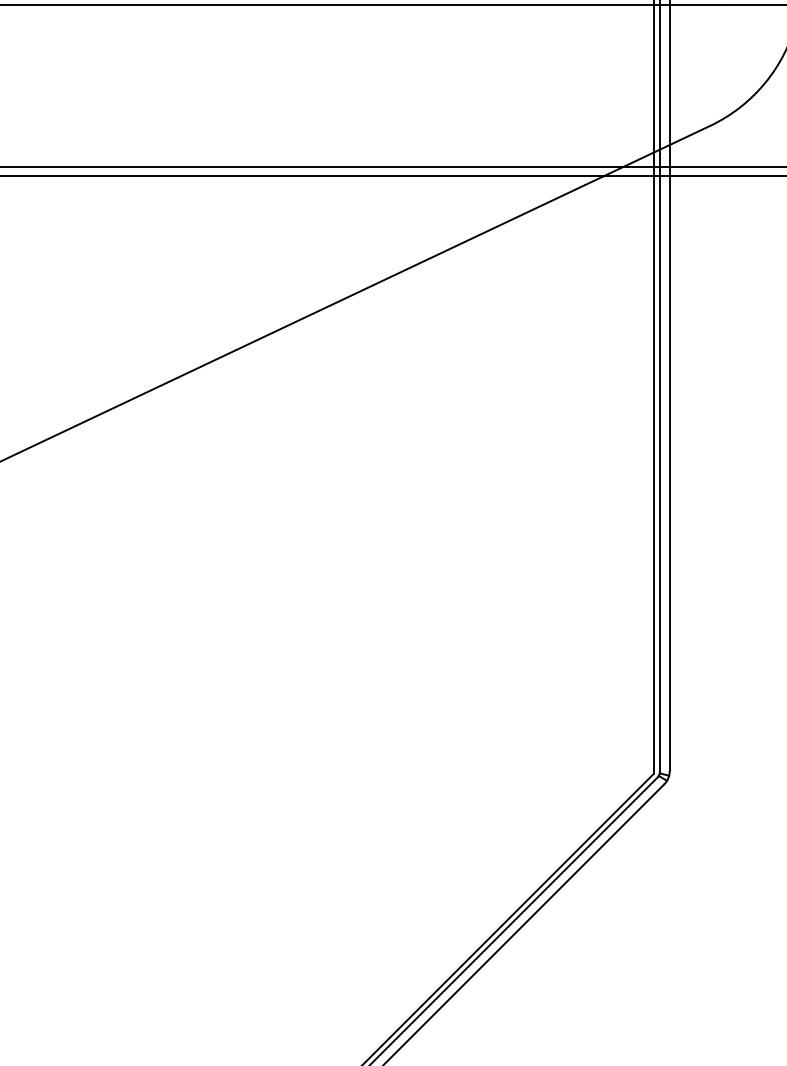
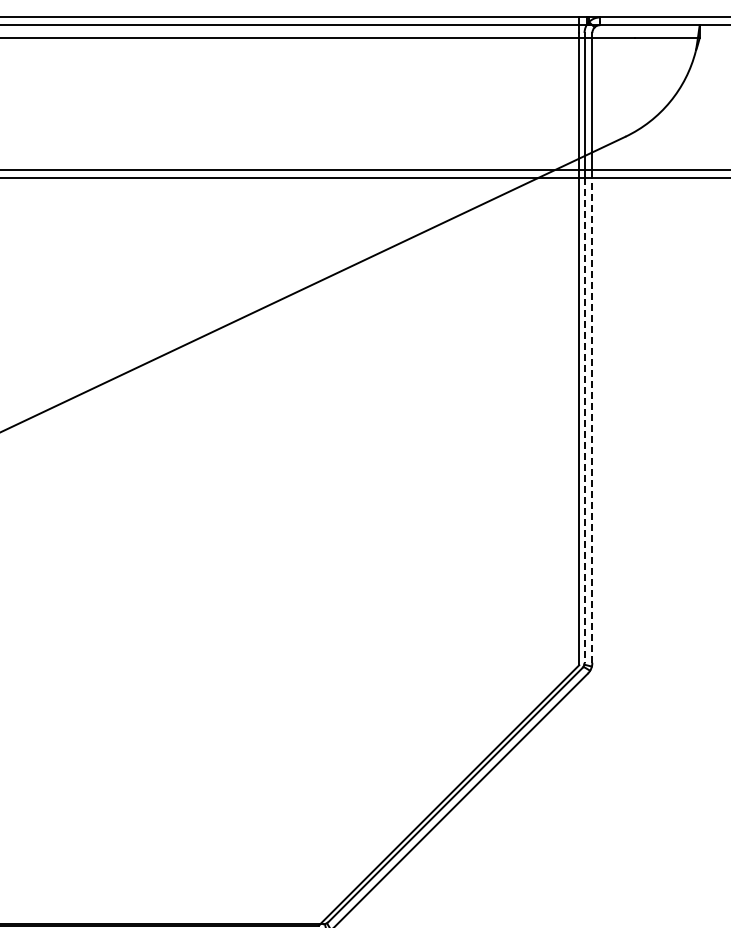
line: (669, 472) -> (592, 419), solid -> dashed
line: (660, 473) -> (584, 420), solid -> dashed

